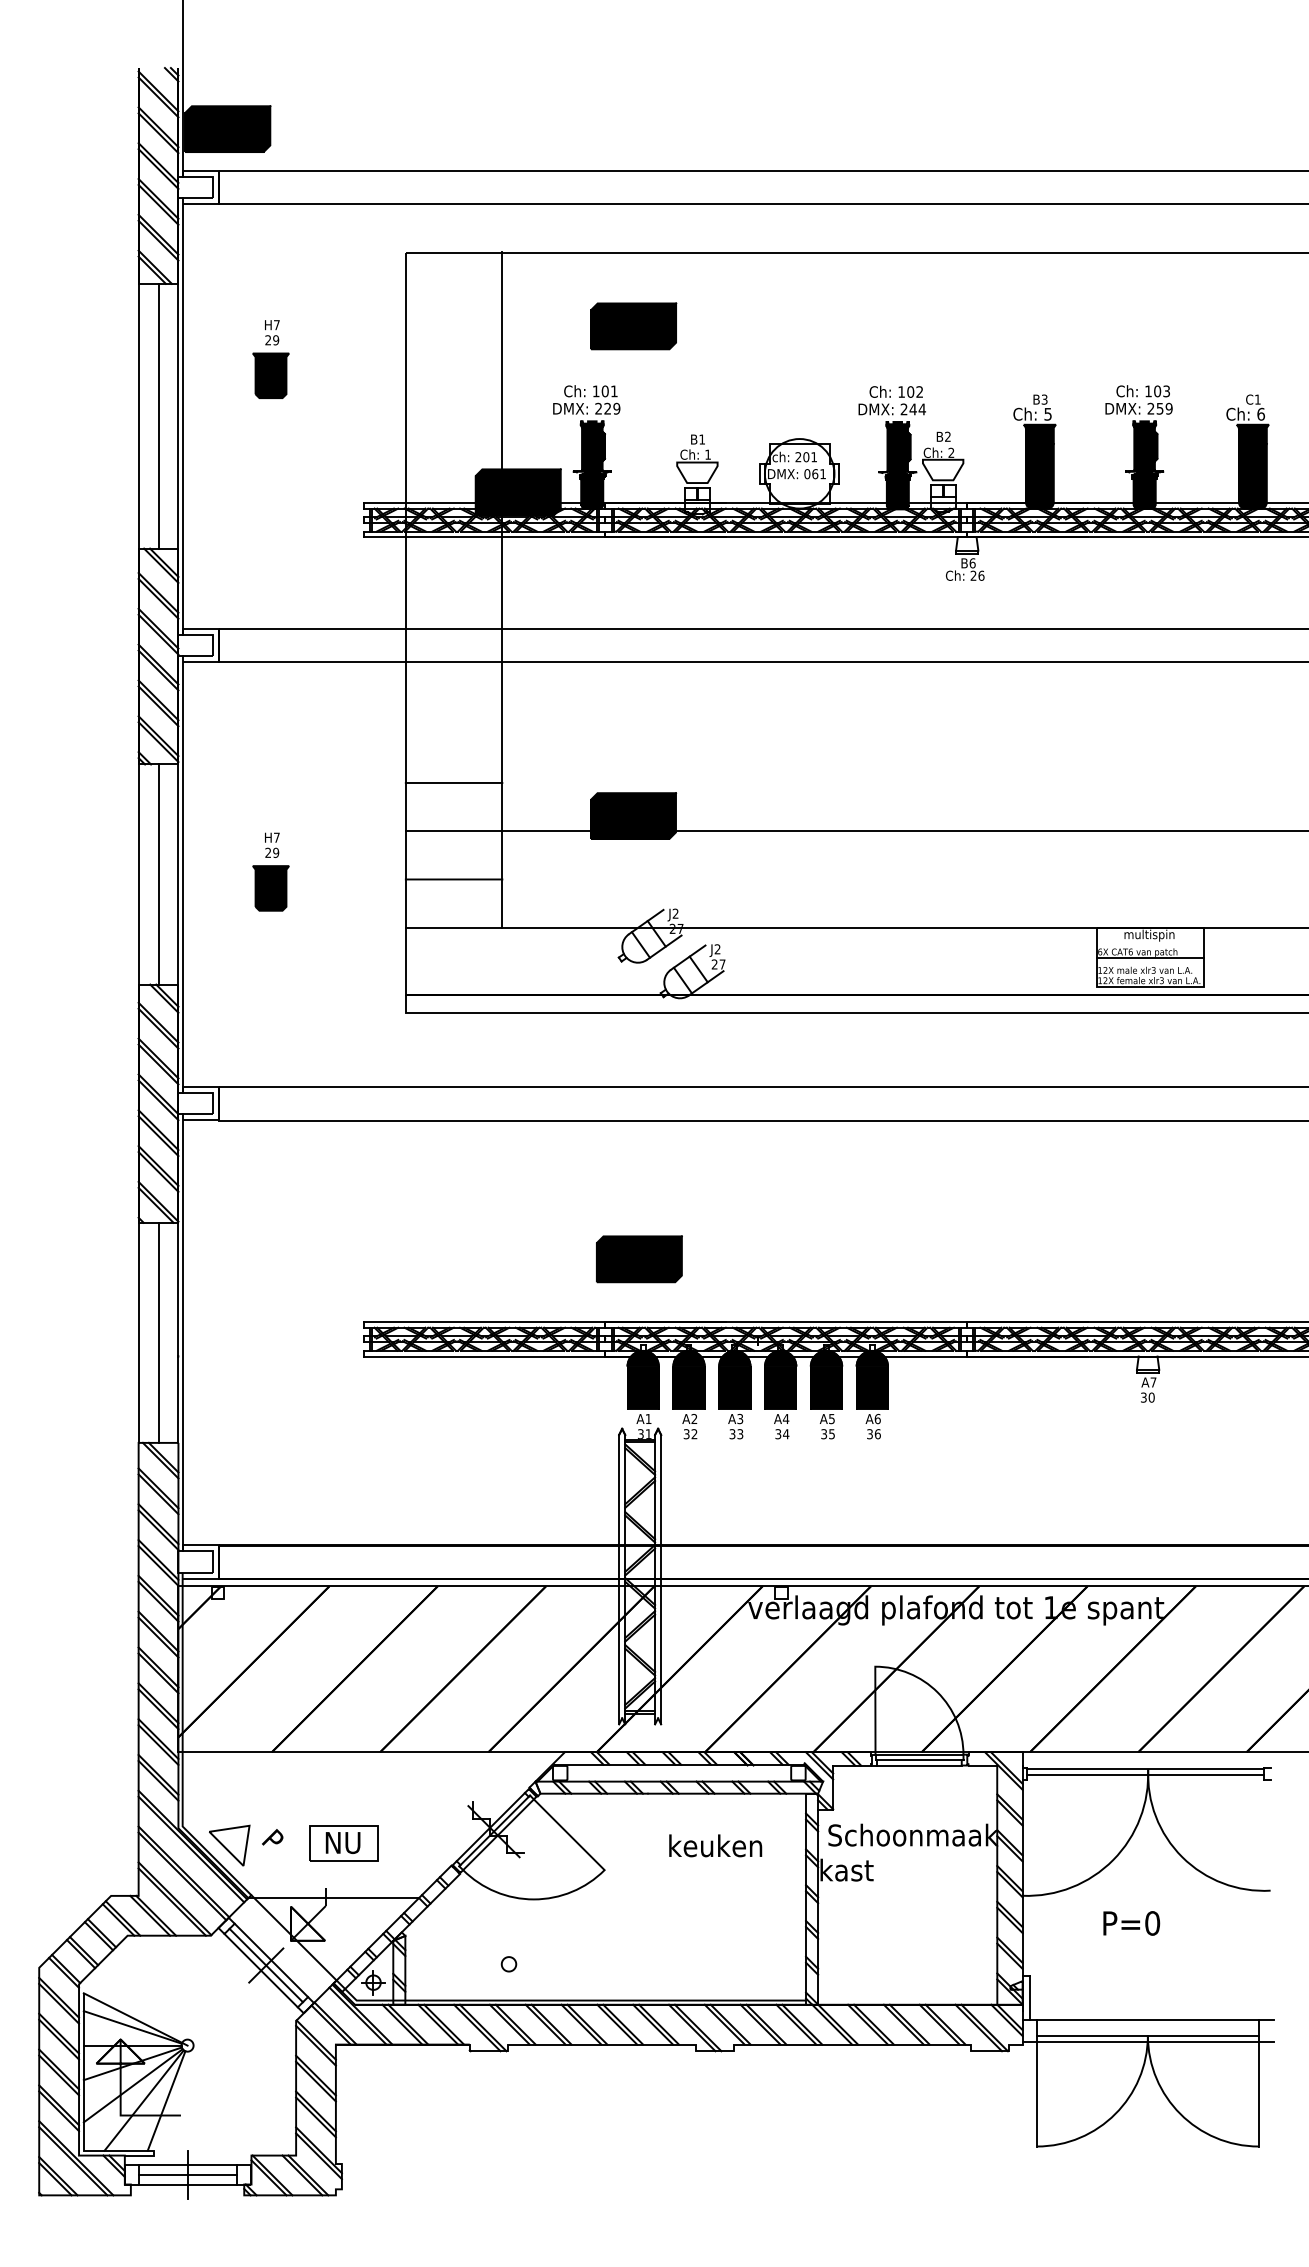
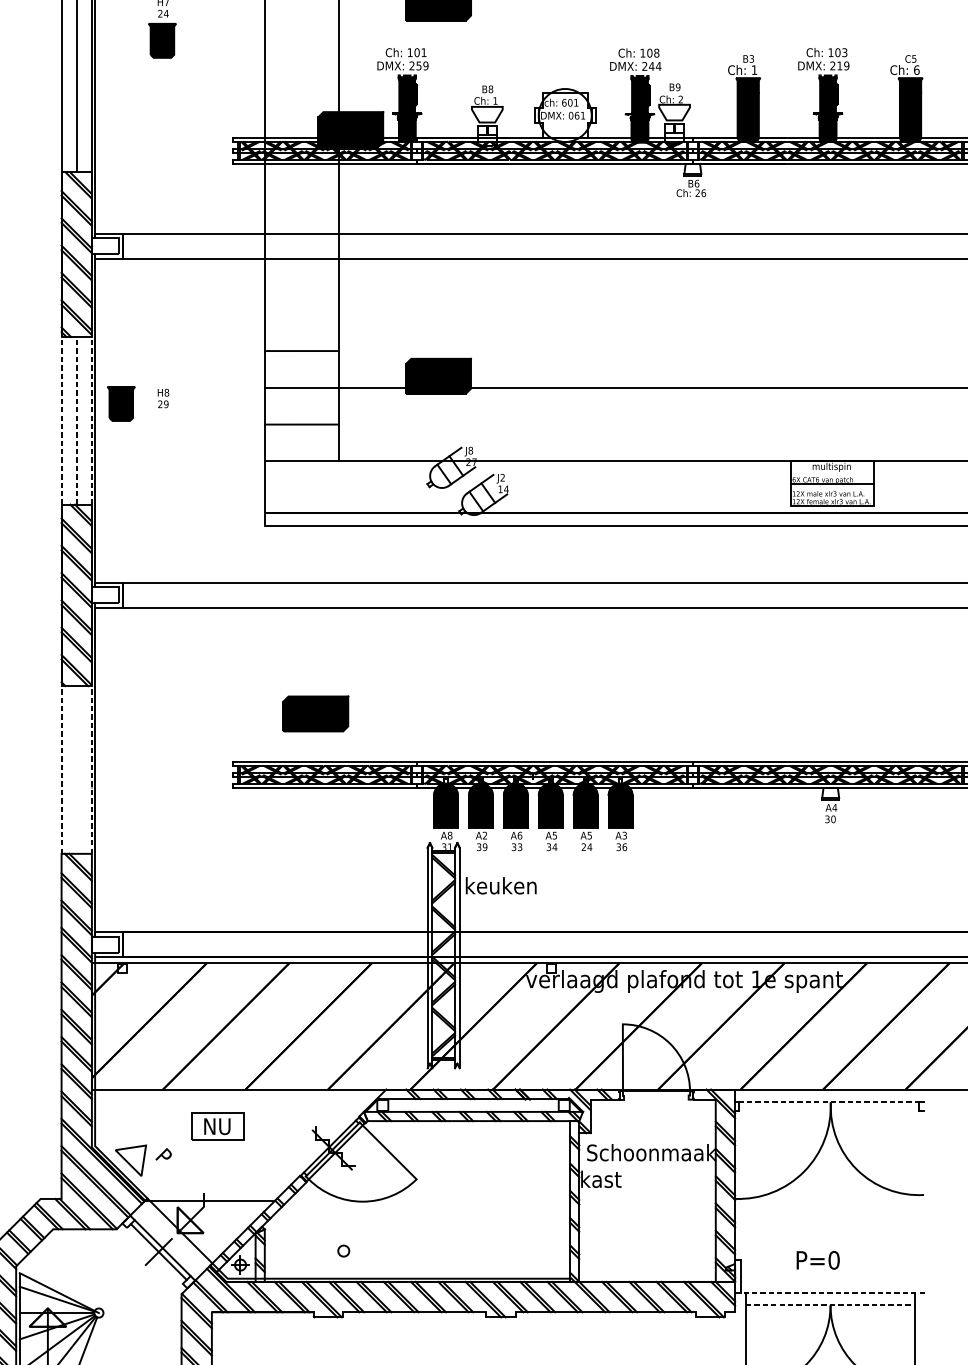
text: (275, 340) -> (165, 13), 29 -> 24
text: (919, 391) -> (656, 52), 102 -> 108
text: (1257, 399) -> (914, 58), C1 -> C5
text: (607, 408) -> (418, 65), 229 -> 259
text: (1159, 408) -> (839, 65), 259 -> 219
text: (1047, 414) -> (754, 70), 5 -> 1
text: (947, 436) -> (677, 87), B2 -> B9
text: (702, 439) -> (491, 89), B1 -> B8
text: (798, 457) -> (564, 103), 201 -> 601
text: (276, 837) -> (166, 392), H7 -> H8
line: (138, 874) -> (61, 420), solid -> dashed
line: (158, 874) -> (76, 420), solid -> dashed
line: (178, 874) -> (91, 420), solid -> dashed
part: (270, 888) -> (120, 404), moved
text: (675, 913) -> (470, 450), J2 -> J8
text: (718, 964) -> (503, 489), 27 -> 14
part: (639, 1259) -> (315, 714), moved
line: (138, 1332) -> (61, 769), solid -> dashed
line: (158, 1332) -> (76, 769), removed
line: (178, 1332) -> (91, 769), solid -> dashed
text: (1153, 1382) -> (834, 807), A7 -> A4
text: (648, 1418) -> (450, 835), A1 -> A8
text: (740, 1418) -> (520, 835), A3 -> A6
text: (877, 1418) -> (624, 835), A6 -> A3
text: (785, 1419) -> (554, 836), A4 -> A5
text: (694, 1434) -> (485, 847), 32 -> 39
text: (828, 1434) -> (587, 847), 35 -> 24
line: (919, 1760) -> (656, 1095), removed
line: (919, 1765) -> (656, 1099), removed
line: (1146, 1769) -> (829, 1102), solid -> dashed
line: (1145, 1775) -> (828, 1107), removed
part: (343, 1843) -> (217, 1127), moved
text: (715, 1845) -> (501, 885), moved
text: (1131, 1923) -> (818, 1260), moved
line: (260, 1970) -> (154, 1255), removed
line: (1148, 2019) -> (831, 1293), solid -> dashed
line: (1147, 2035) -> (830, 1305), solid -> dashed
line: (1147, 2041) -> (830, 1309), removed

